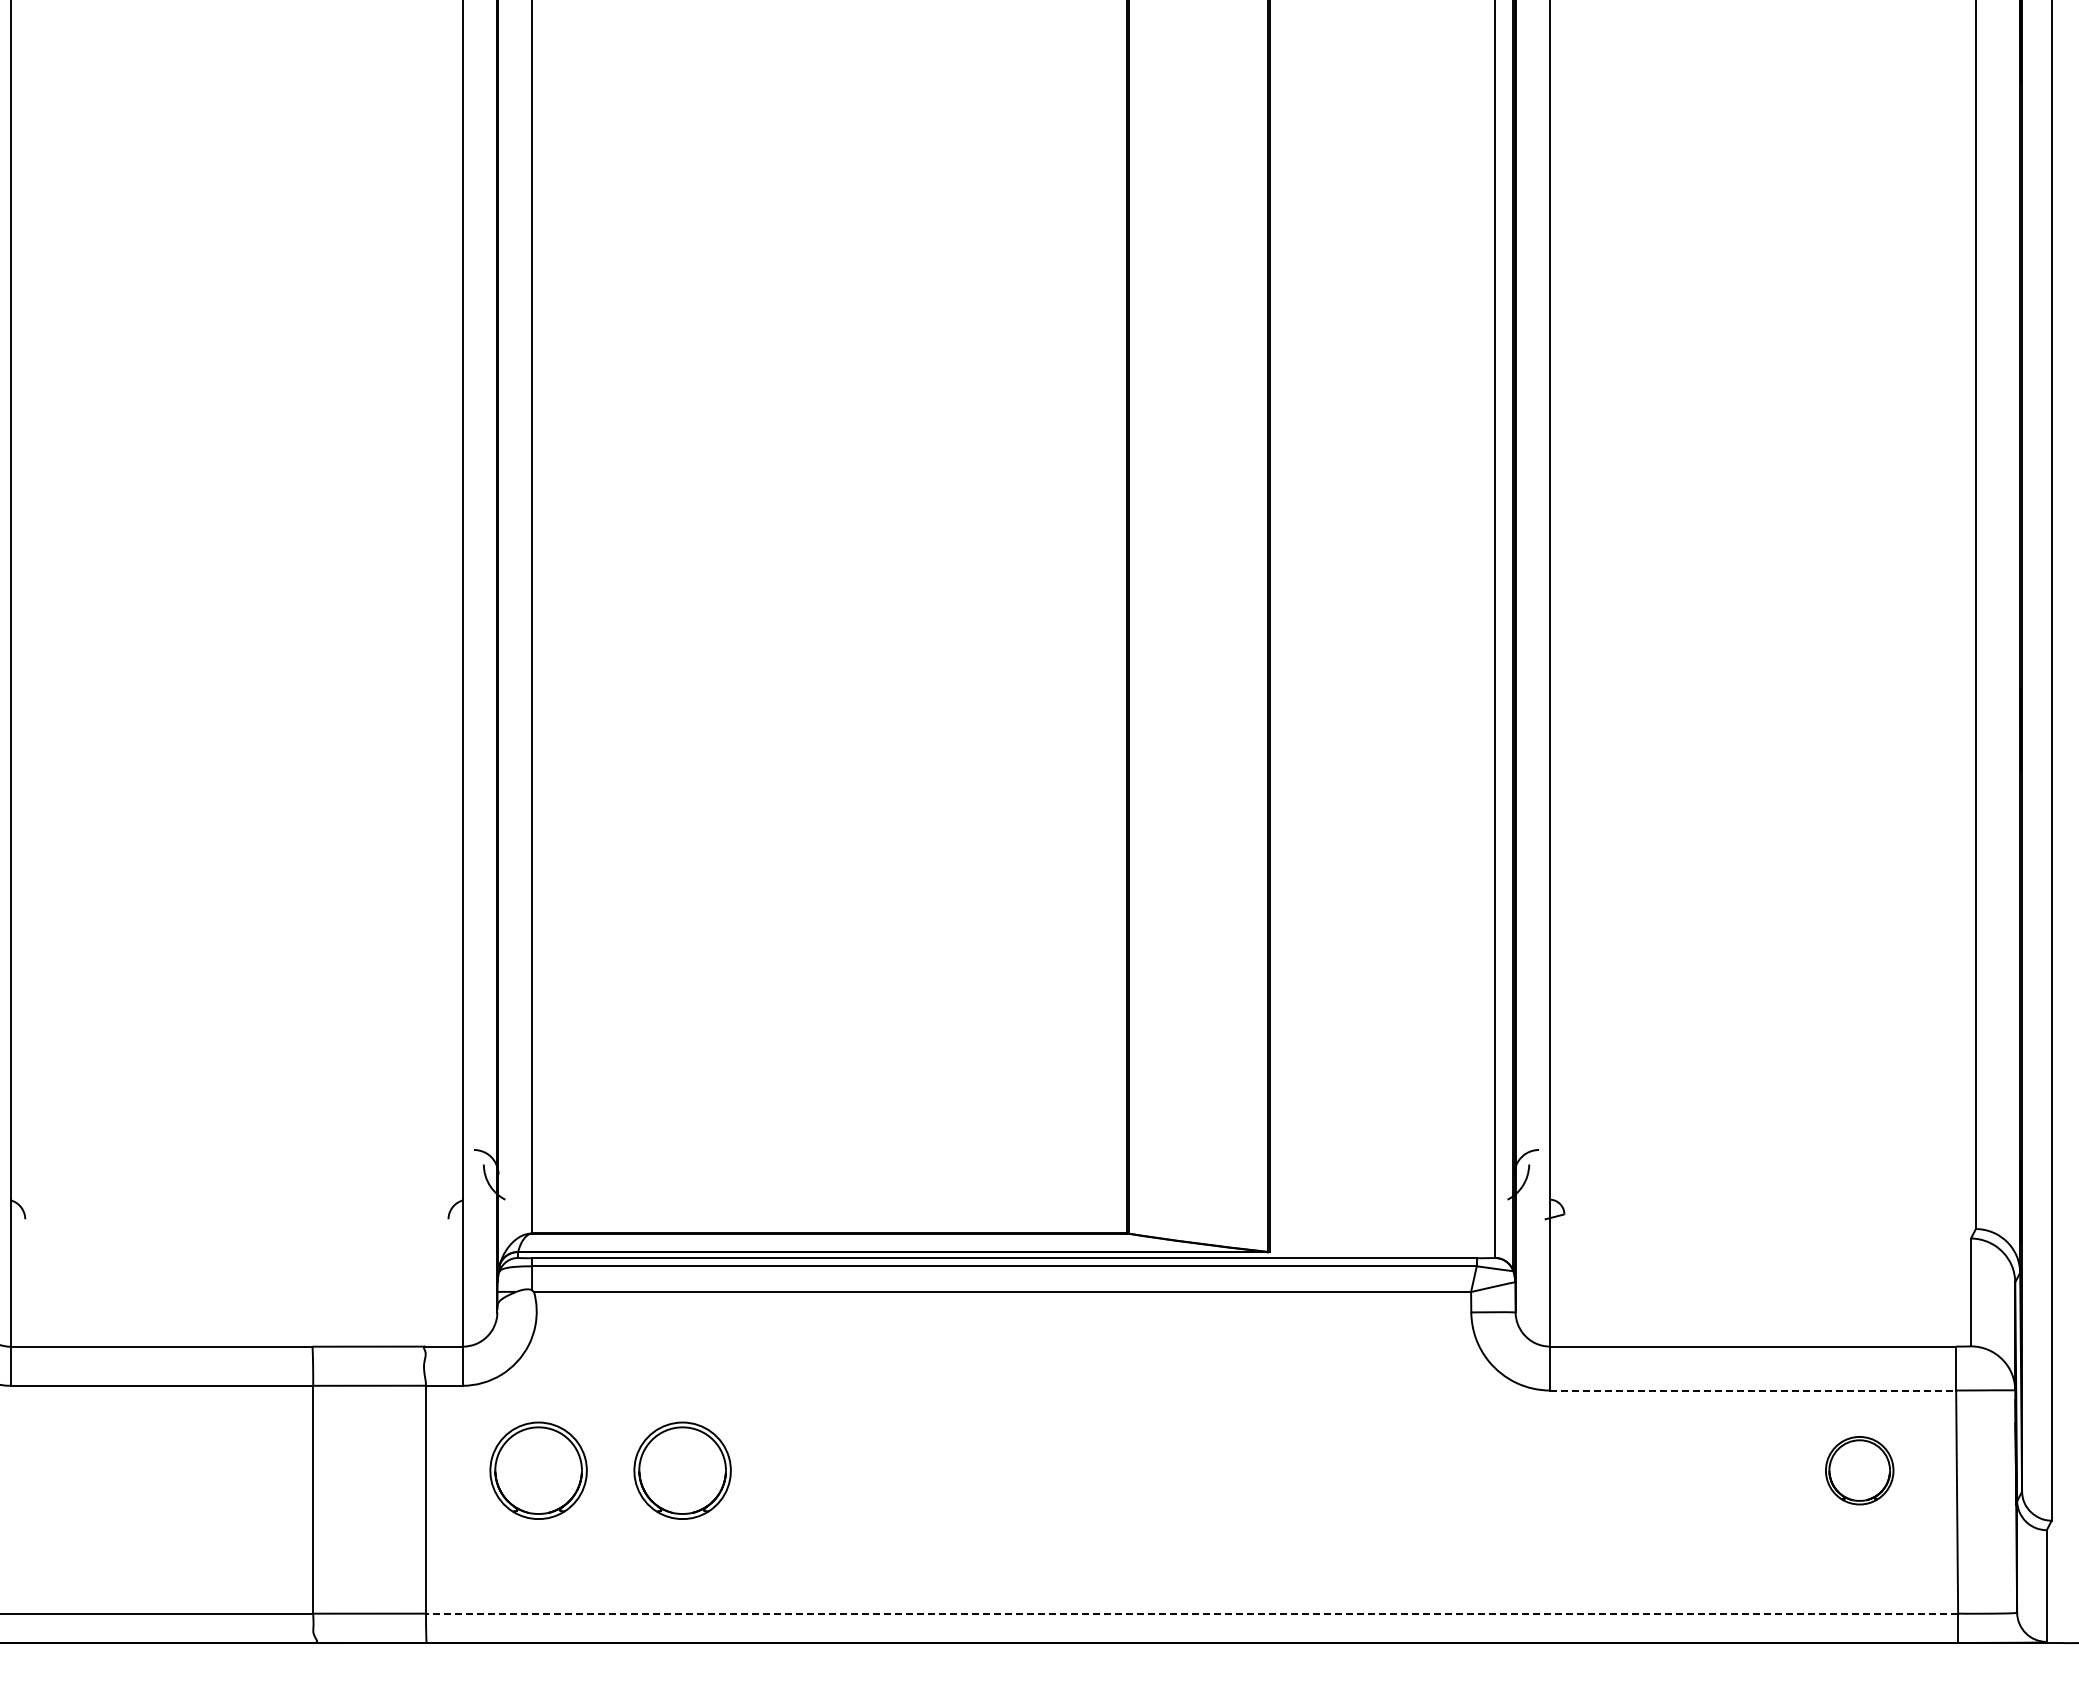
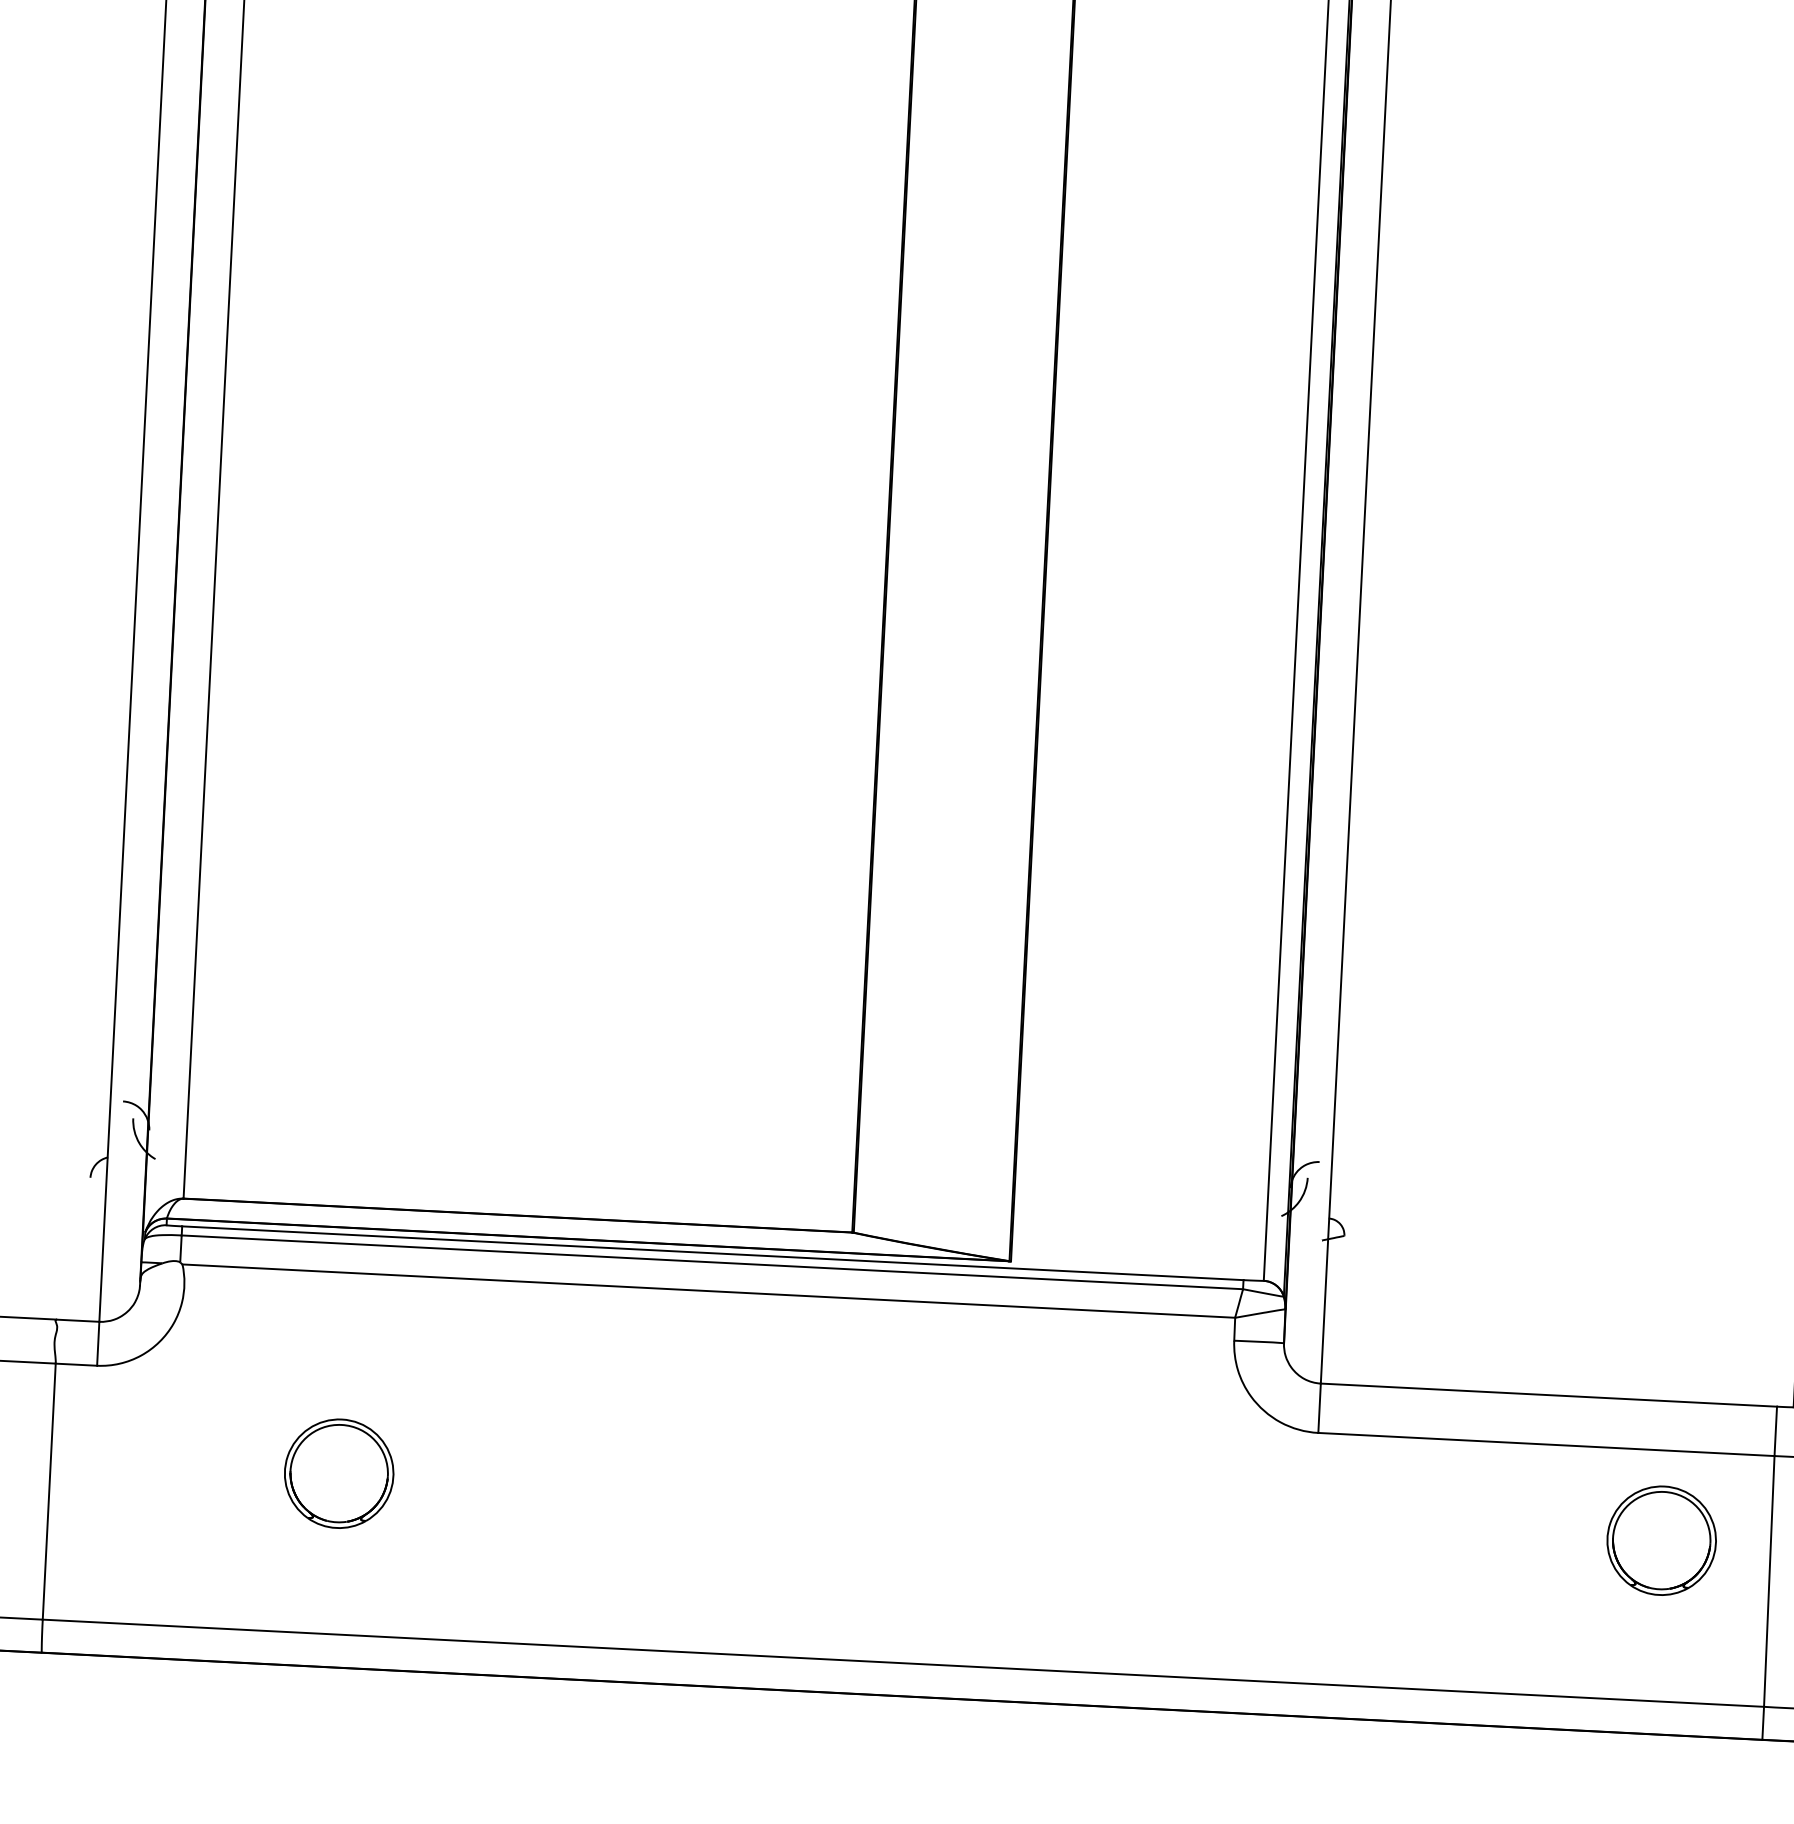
line: (1753, 1390) -> (1546, 1444), dashed -> solid
part: (538, 1470) -> (177, 1465), removed
part: (1859, 1470) -> (1661, 1540), size x1.43
line: (1191, 1613) -> (902, 1663), dashed -> solid

